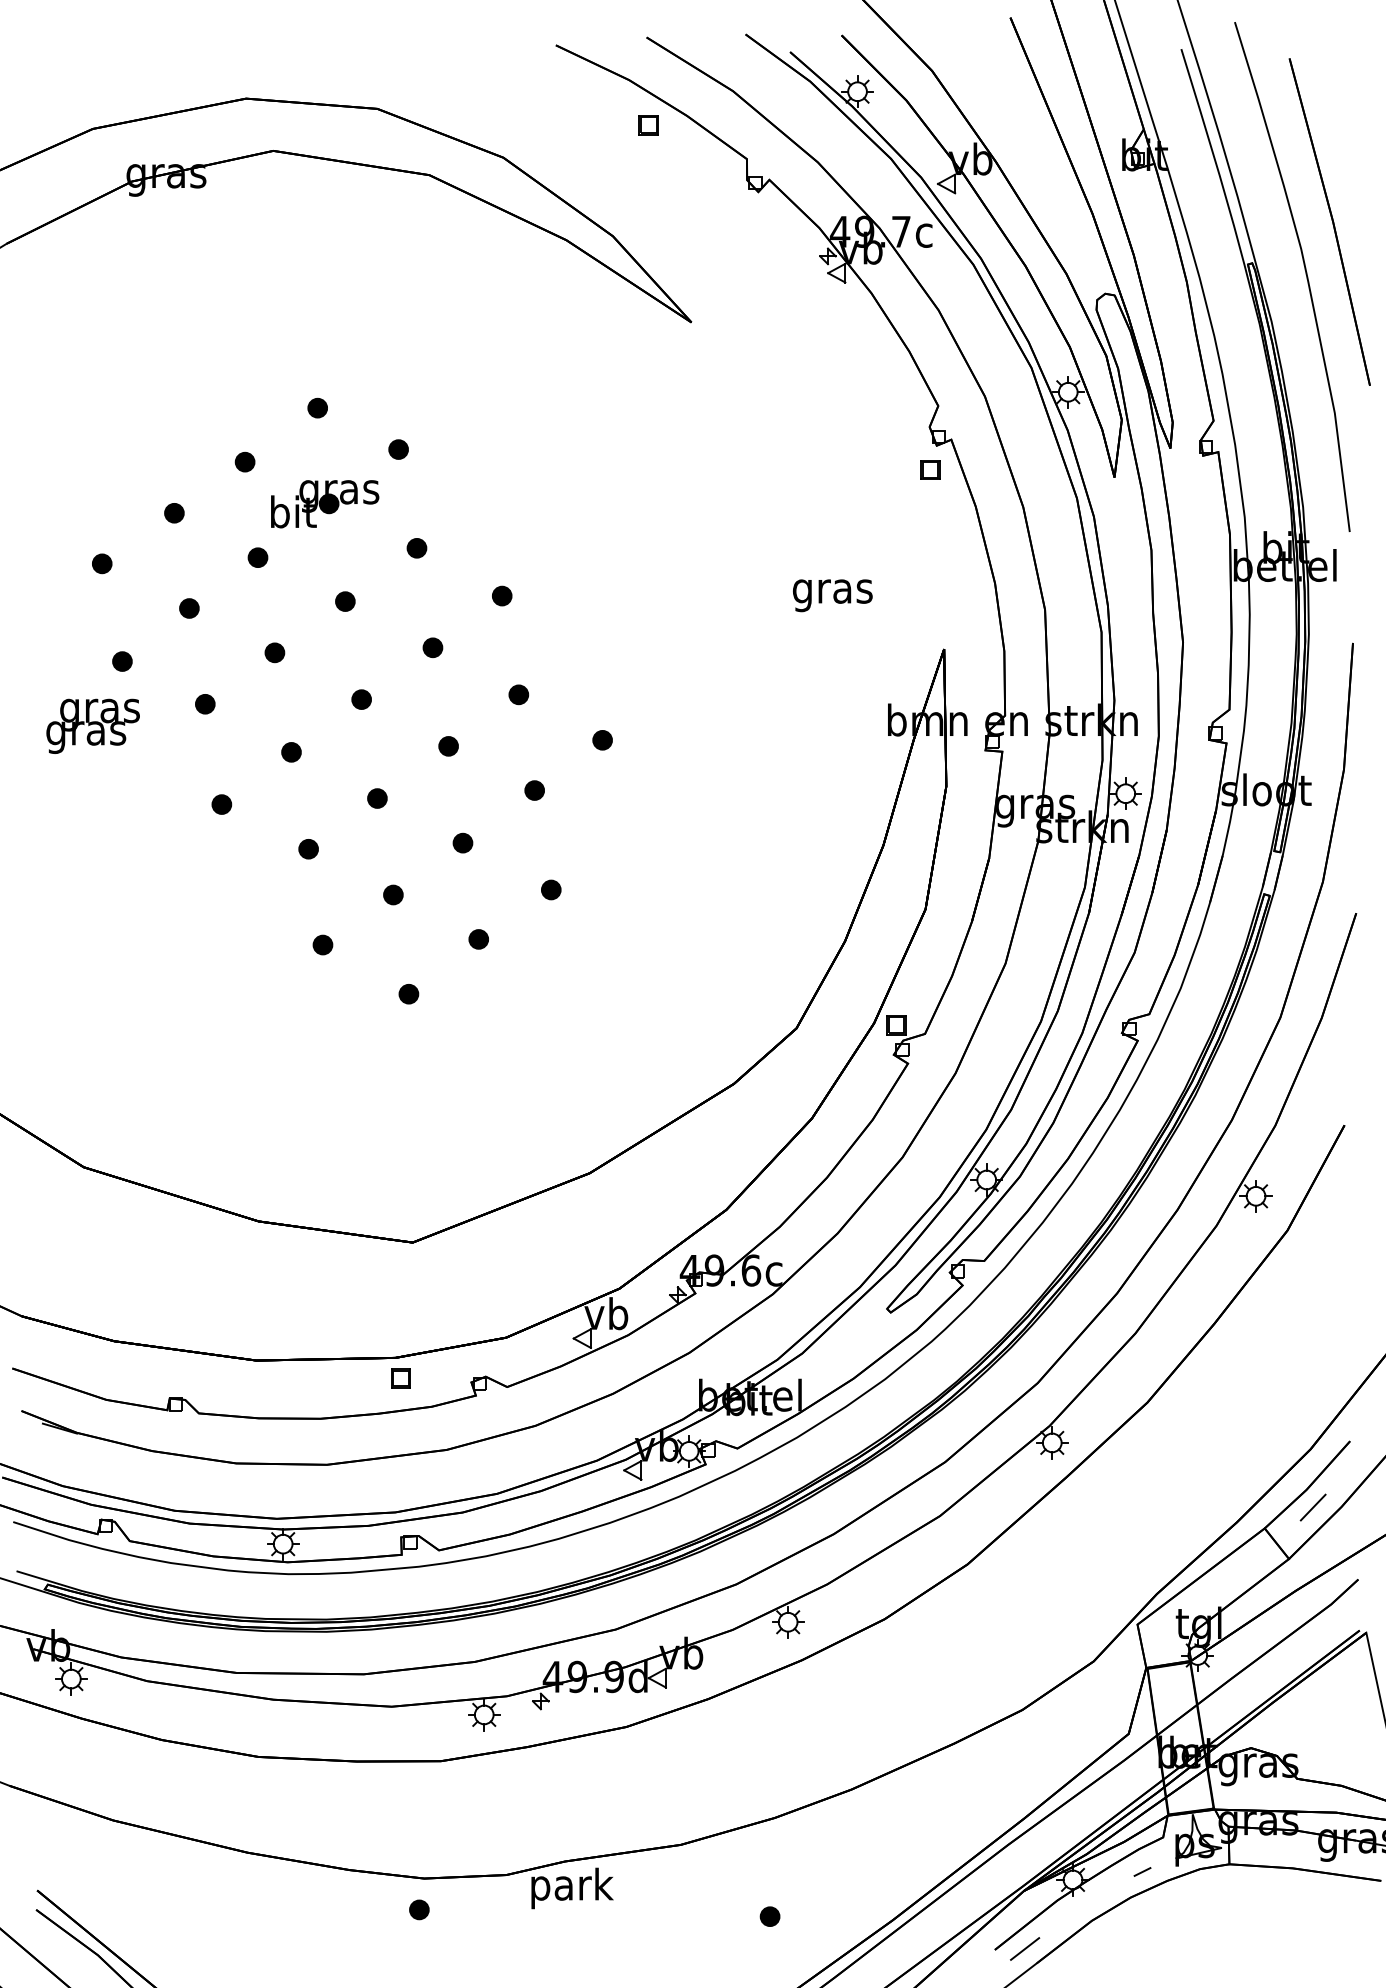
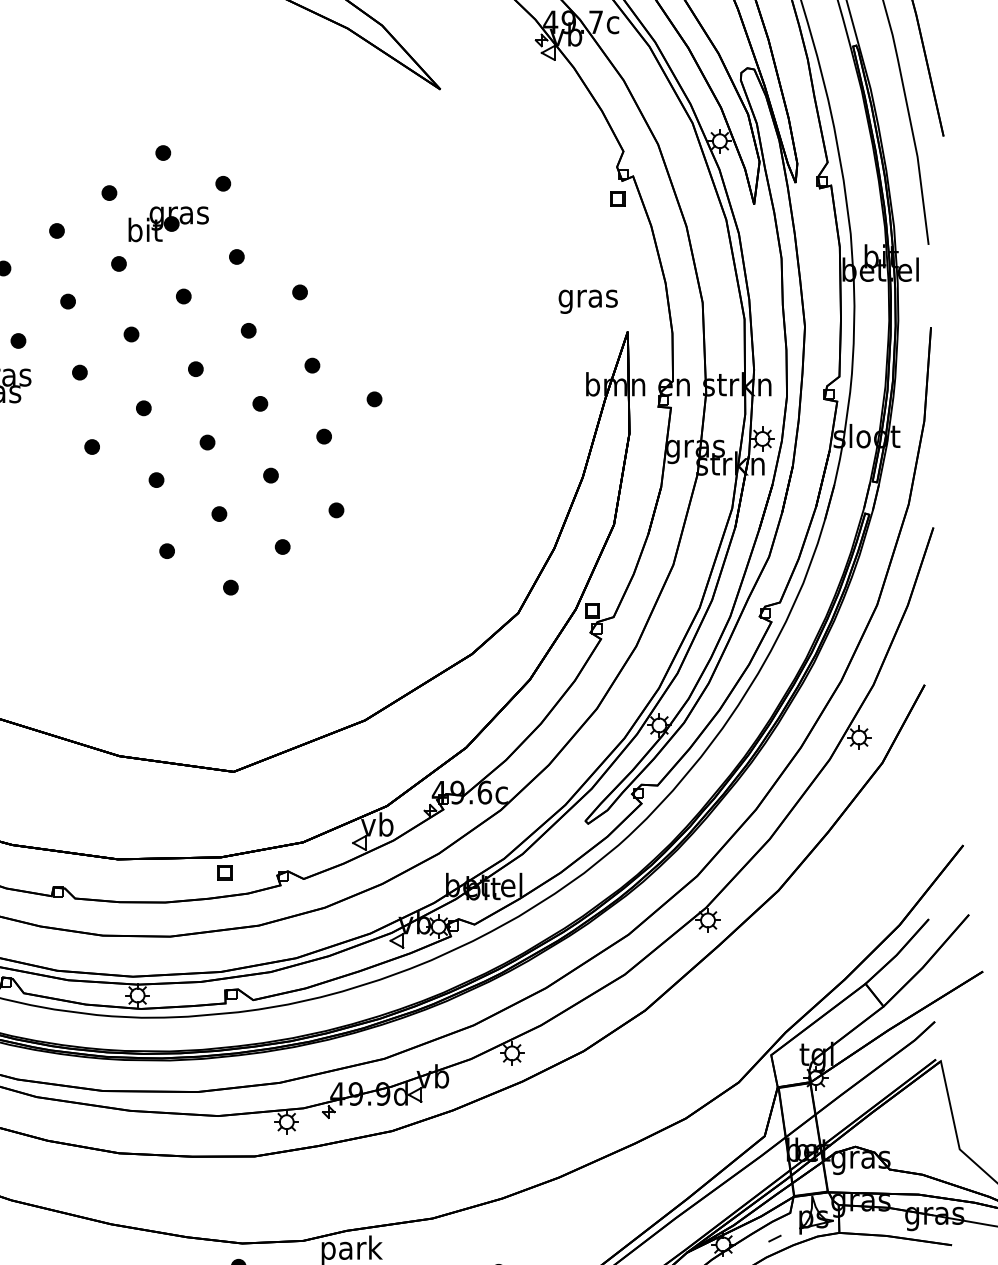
text: (832, 595) -> (588, 301), moved
line: (1312, 1507) -> (900, 968), removed

